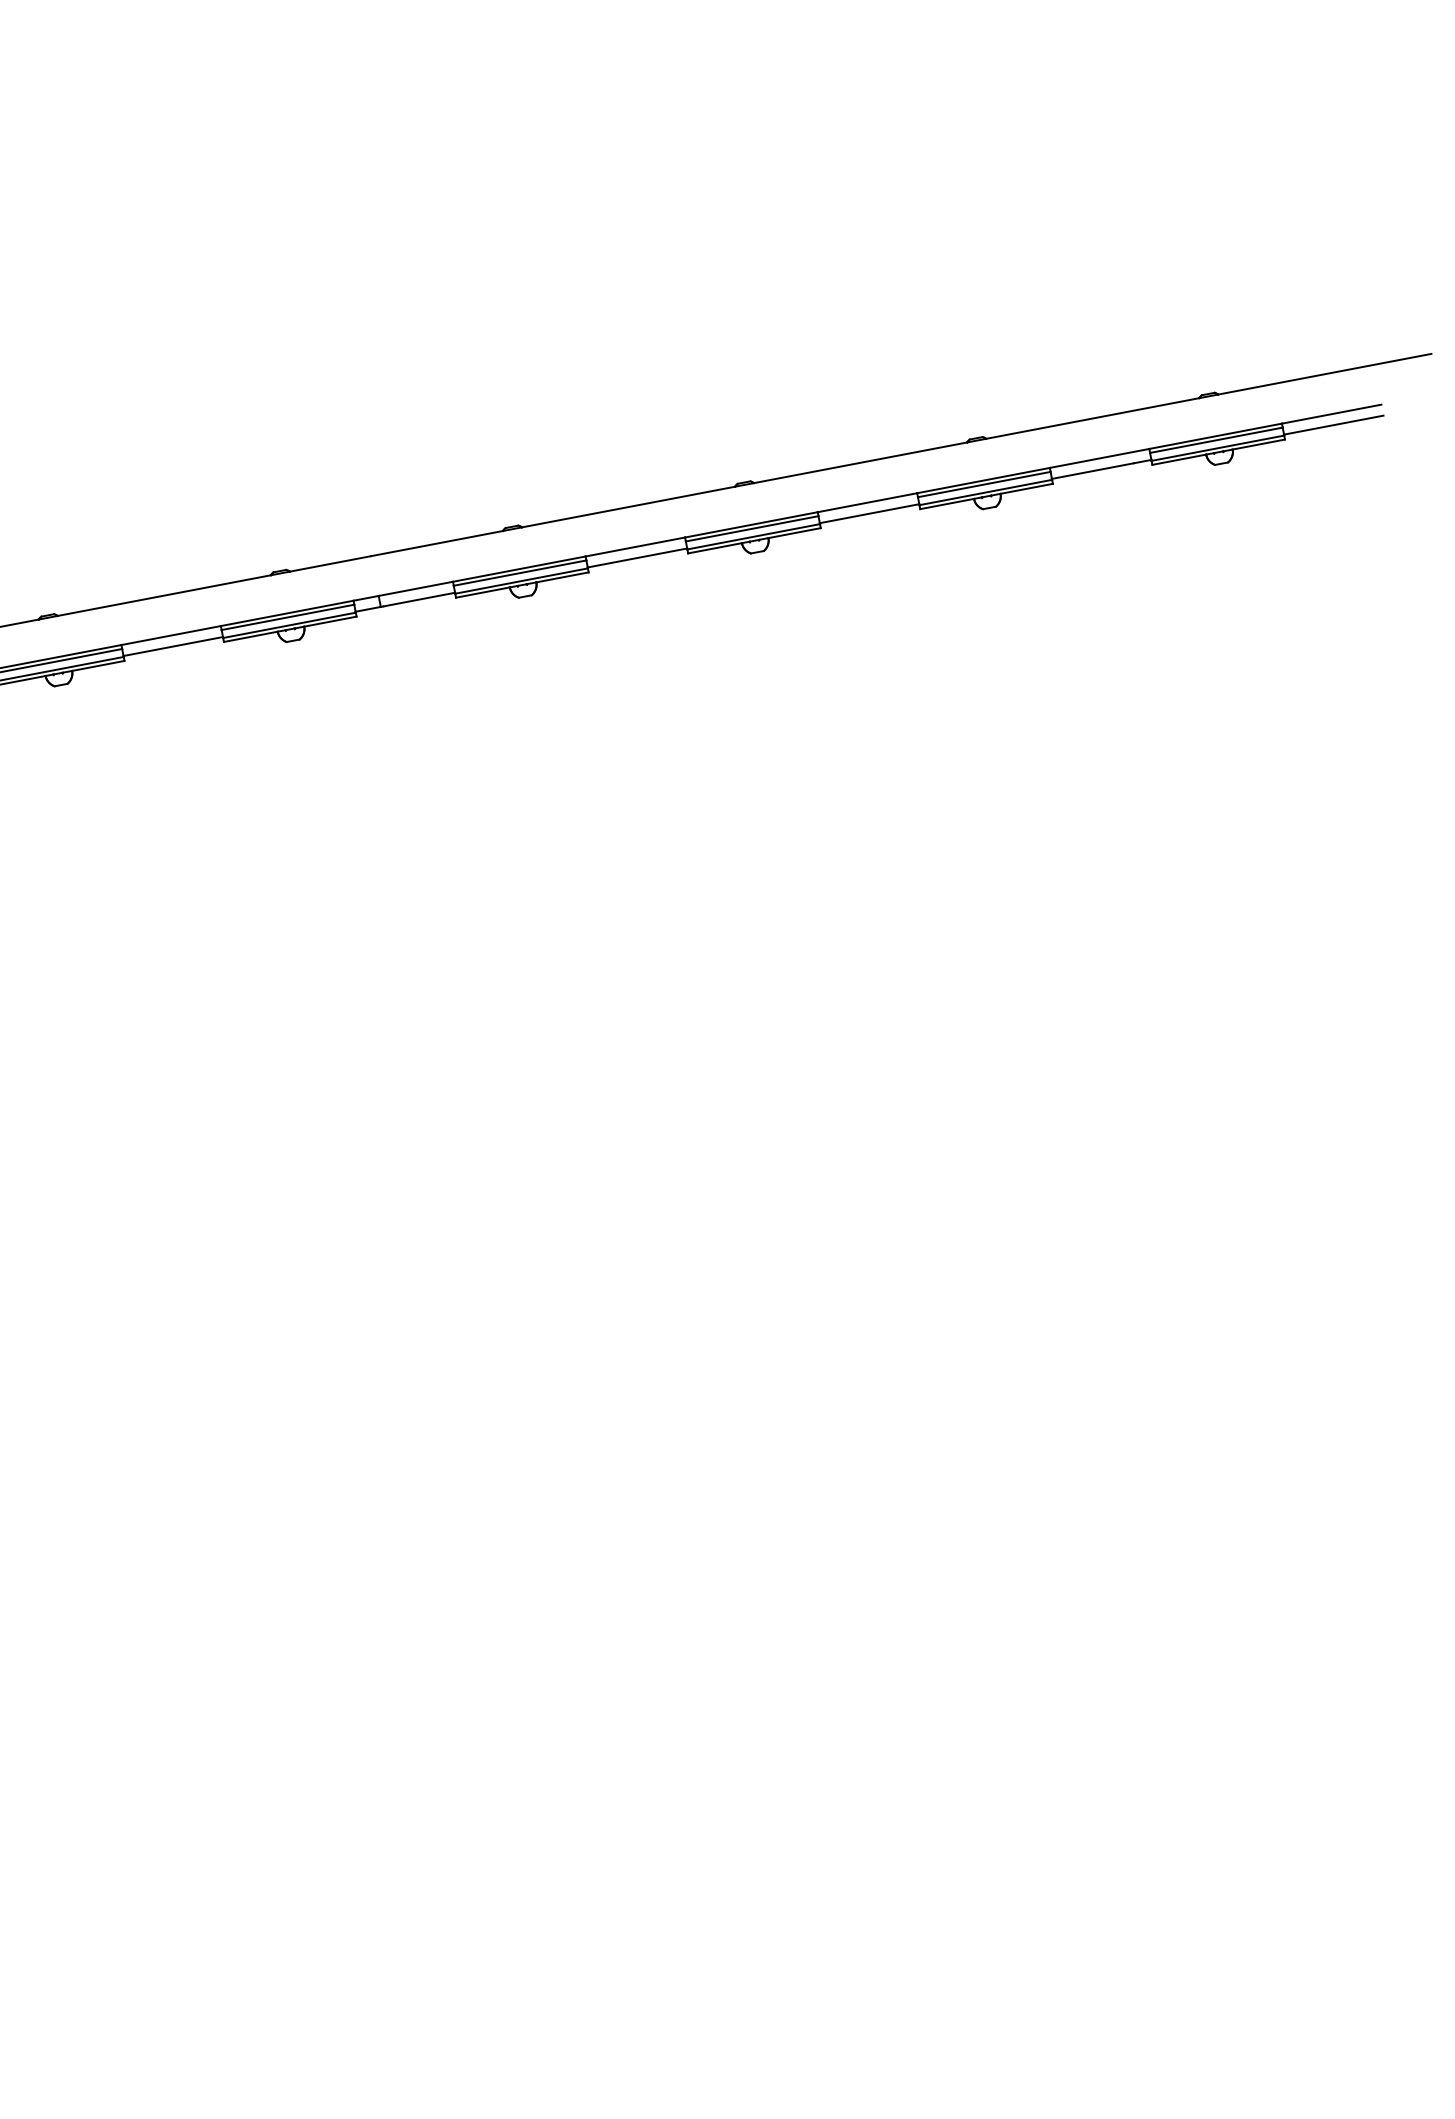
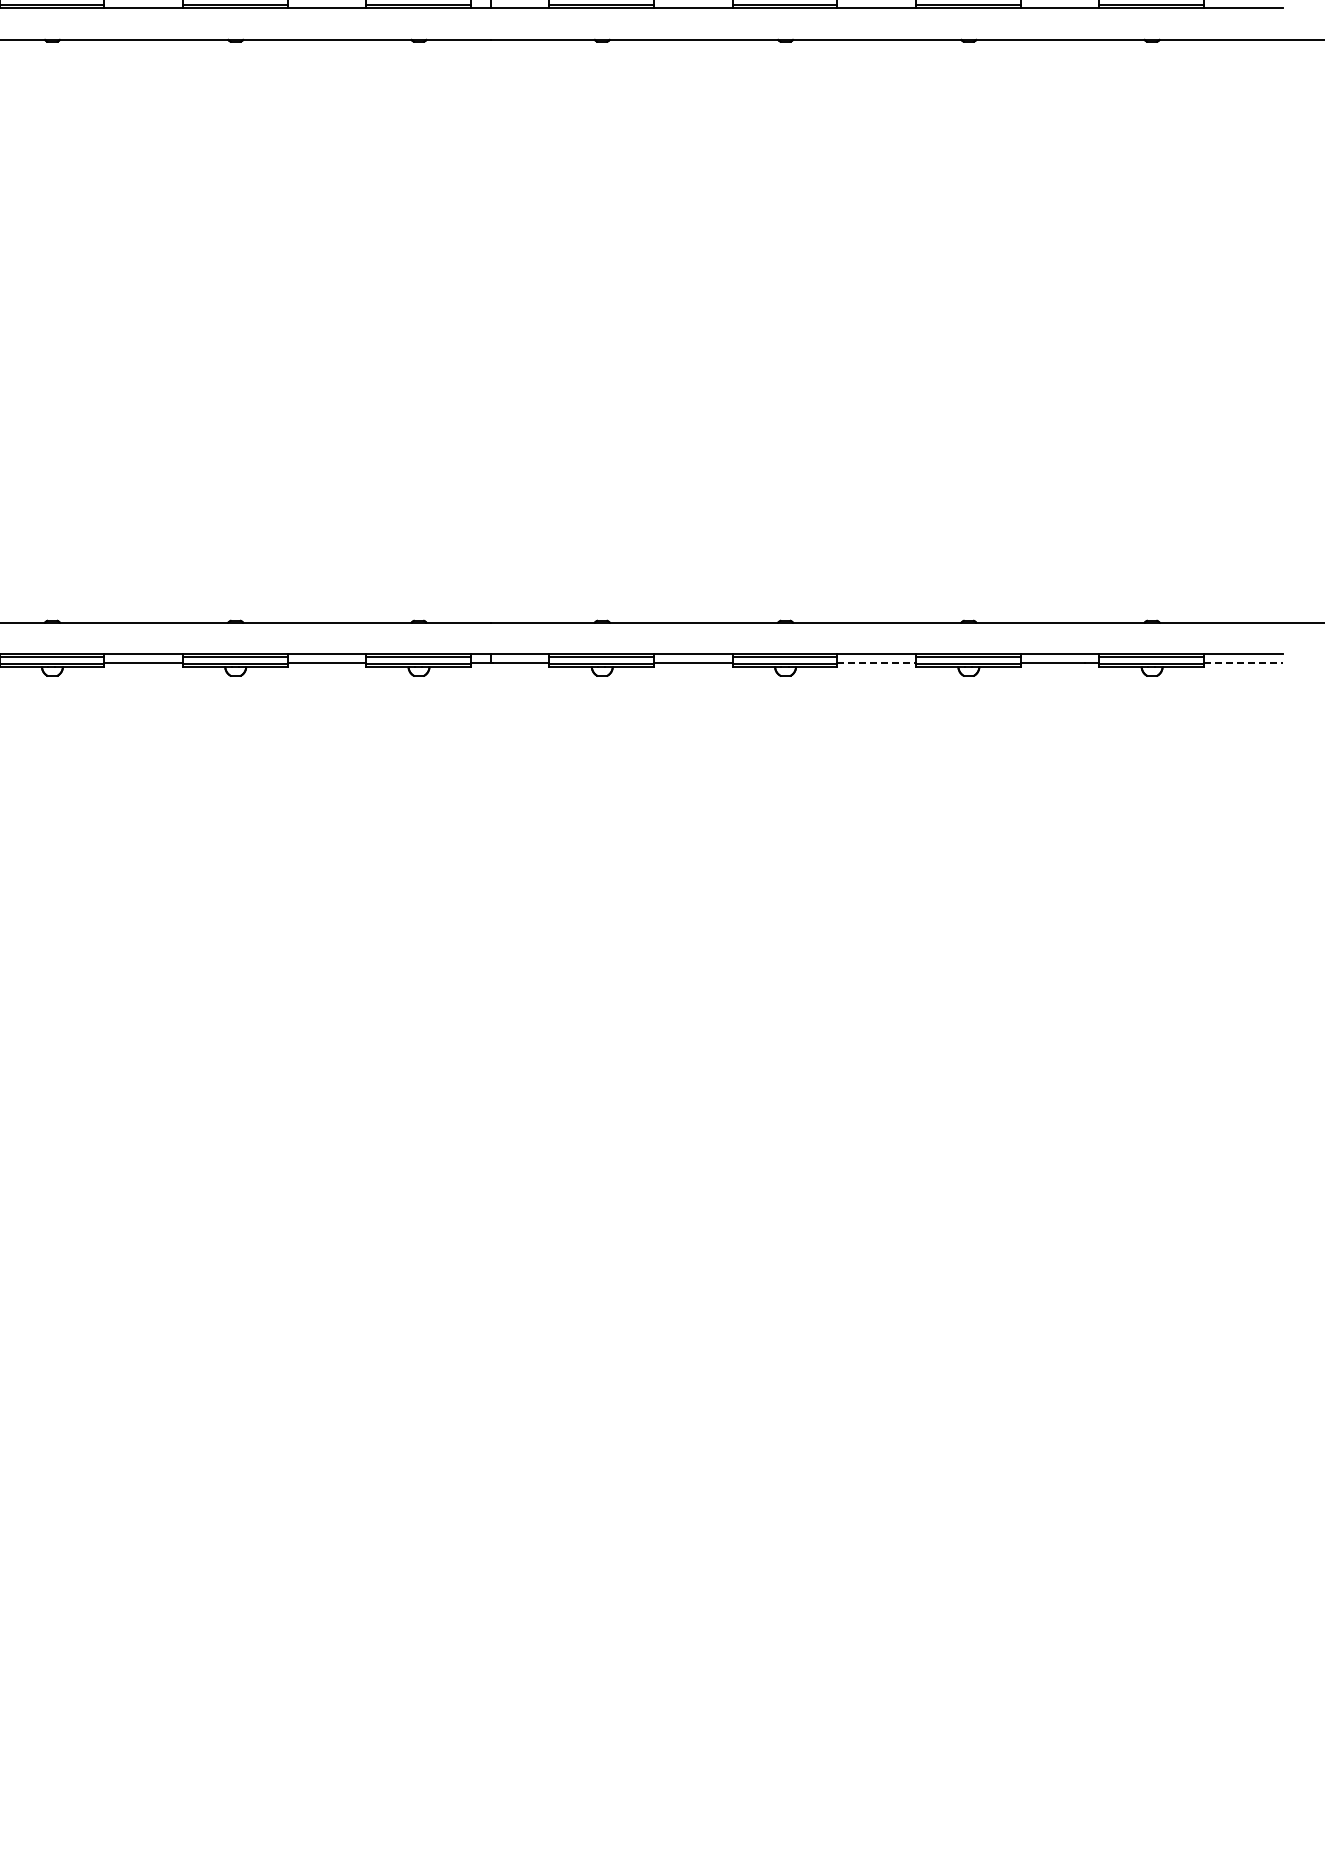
line: (1334, 424) -> (1243, 662), solid -> dashed
line: (870, 513) -> (877, 662), solid -> dashed

